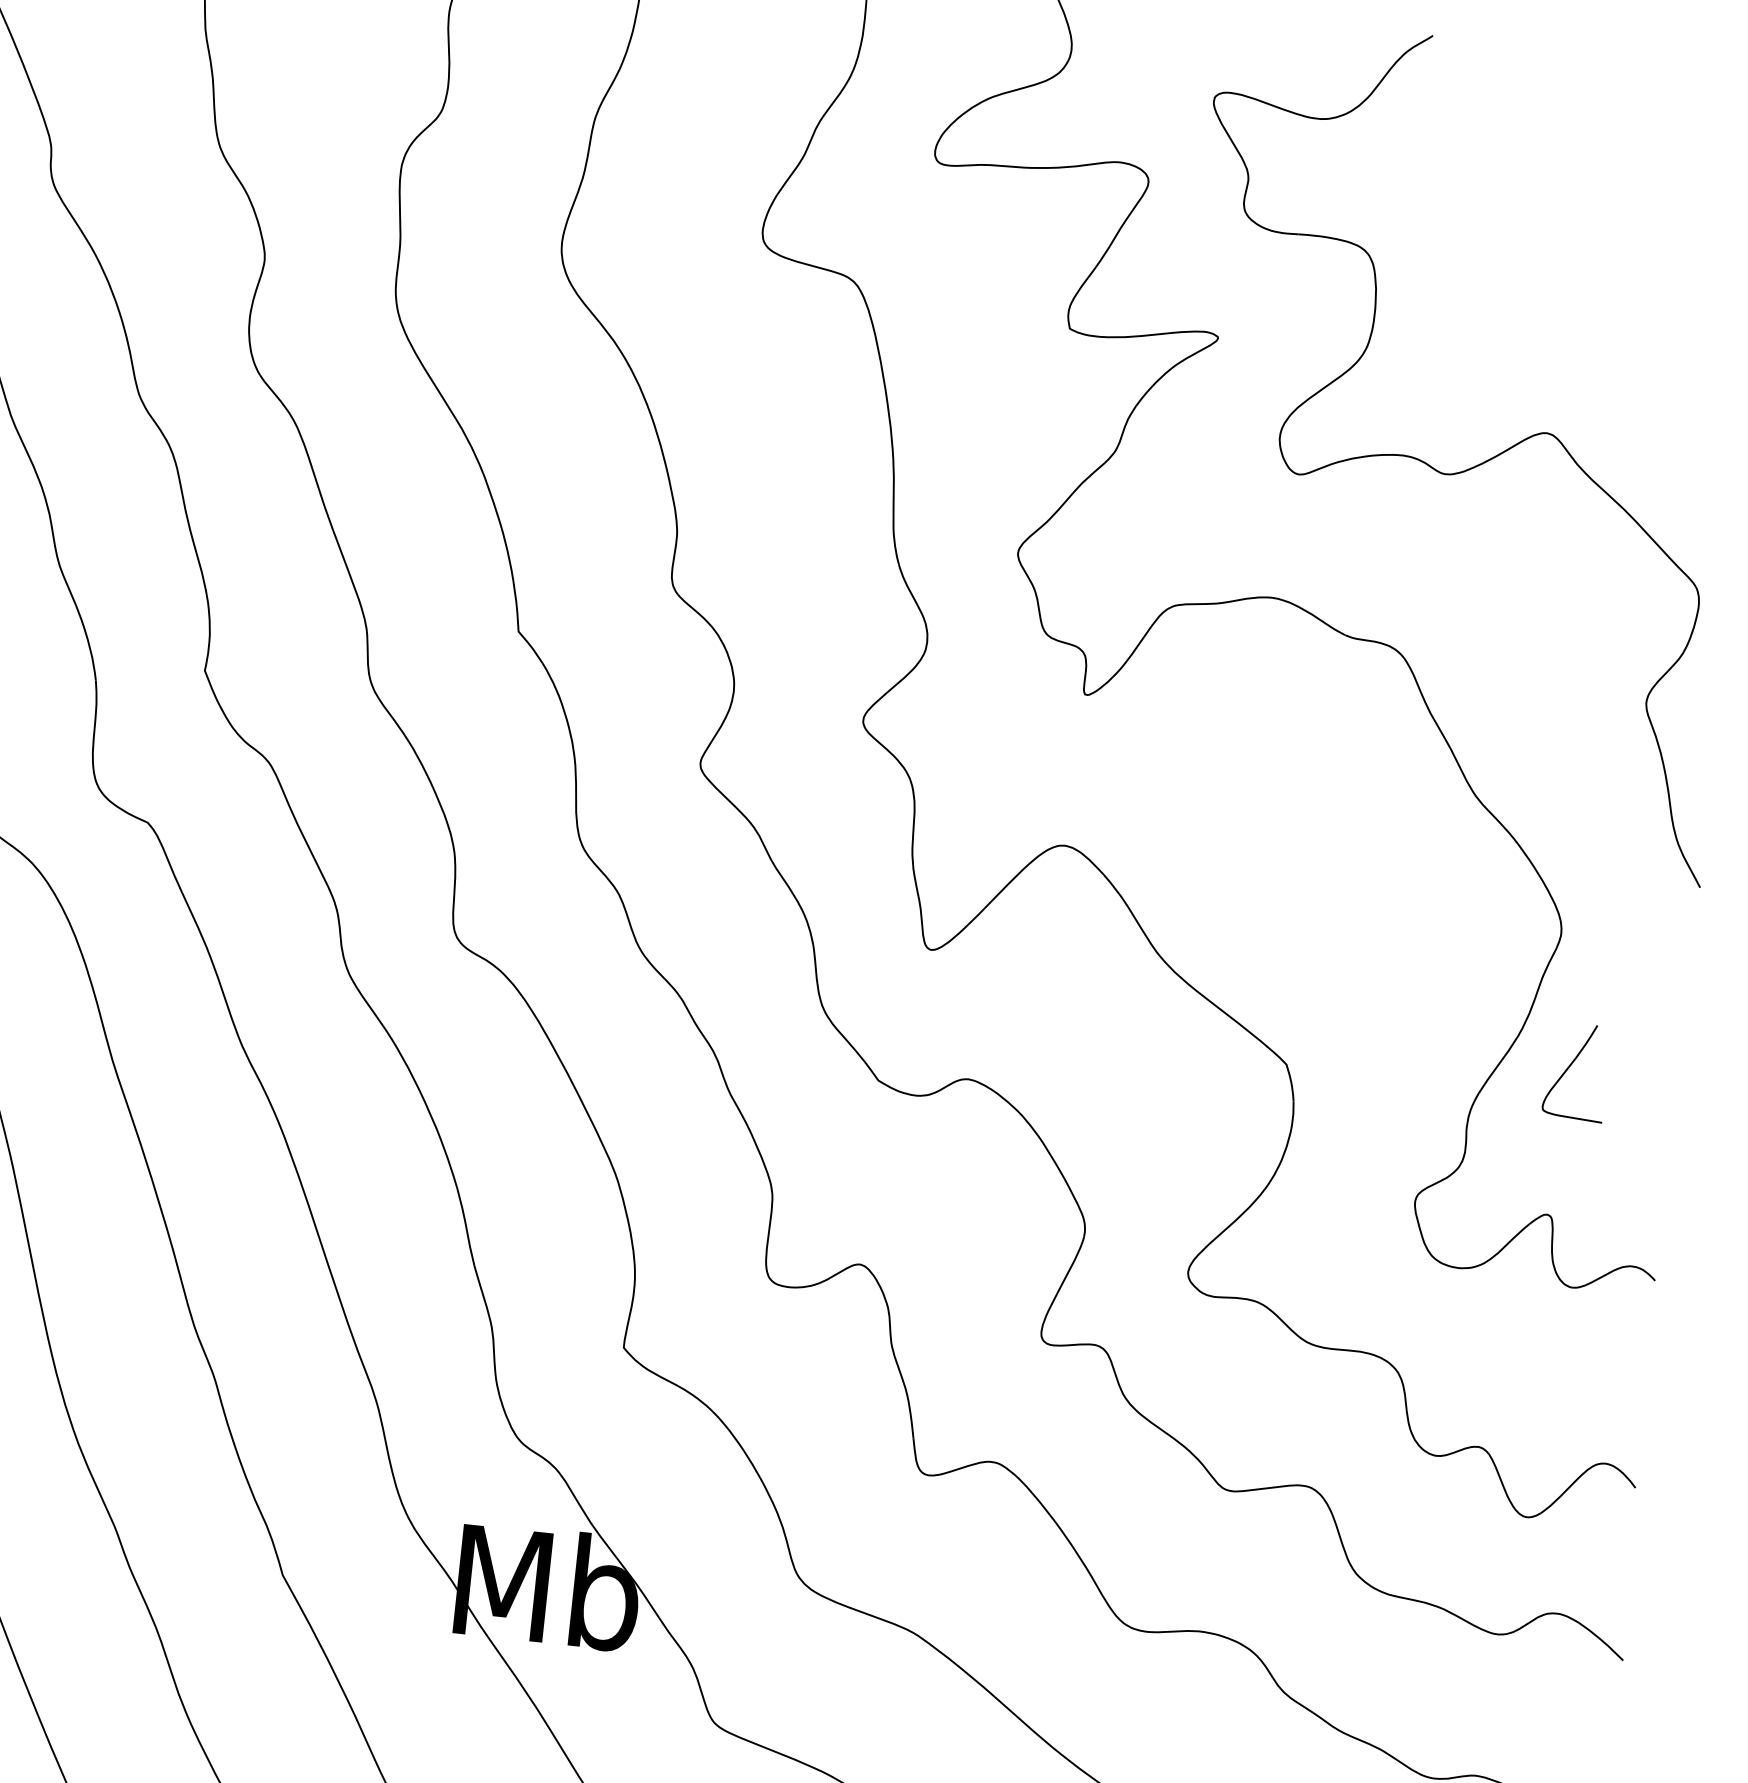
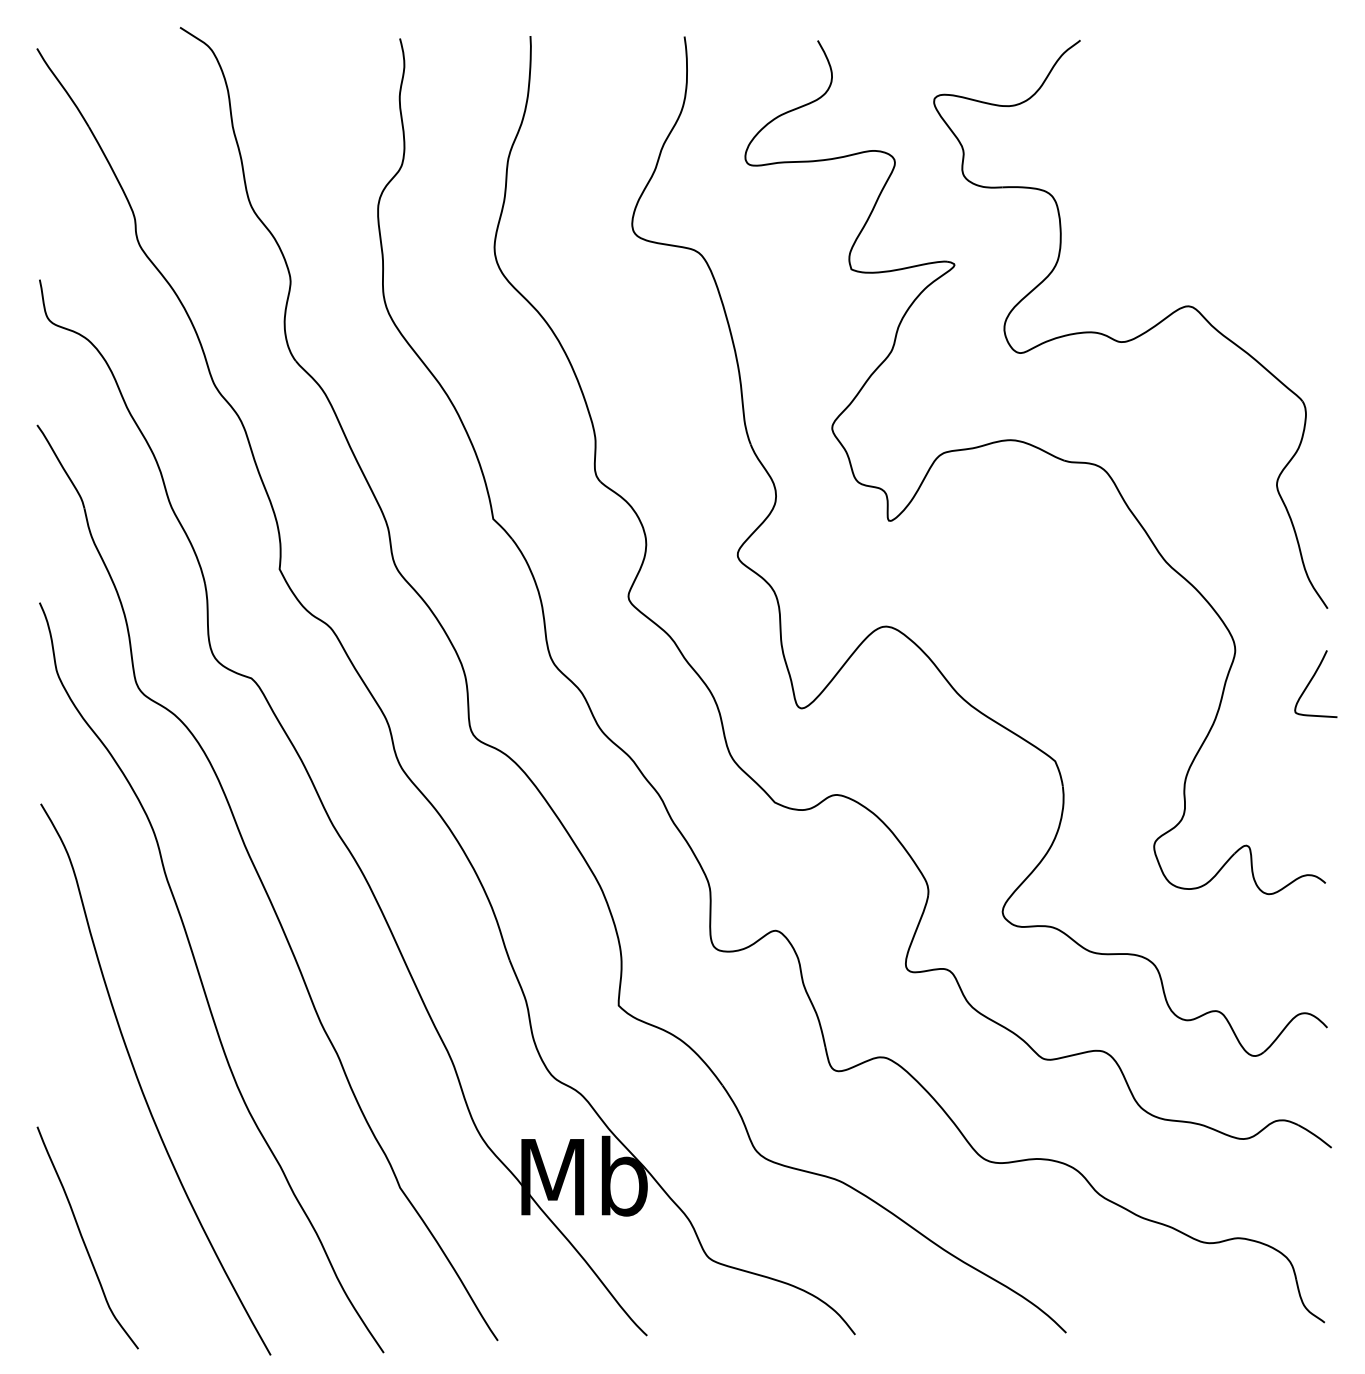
curve: (1570, 1067) -> (1311, 681), moved

